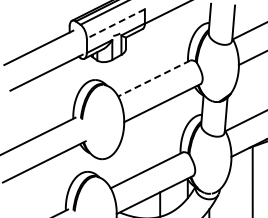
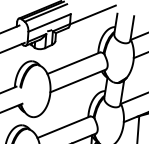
line: (115, 23) -> (49, 22), dashed -> solid
line: (153, 78) -> (73, 63), dashed -> solid

